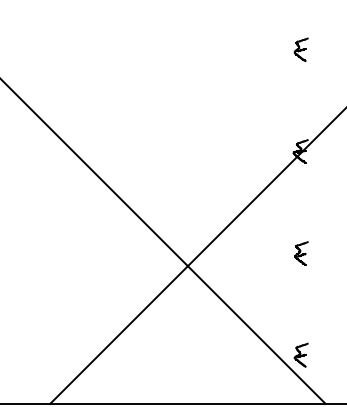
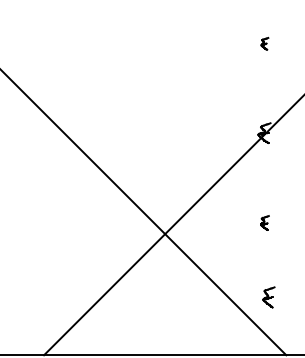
part: (300, 49) -> (264, 43), size x0.6
part: (300, 252) -> (264, 222), size x0.7
part: (300, 355) -> (268, 297), moved

